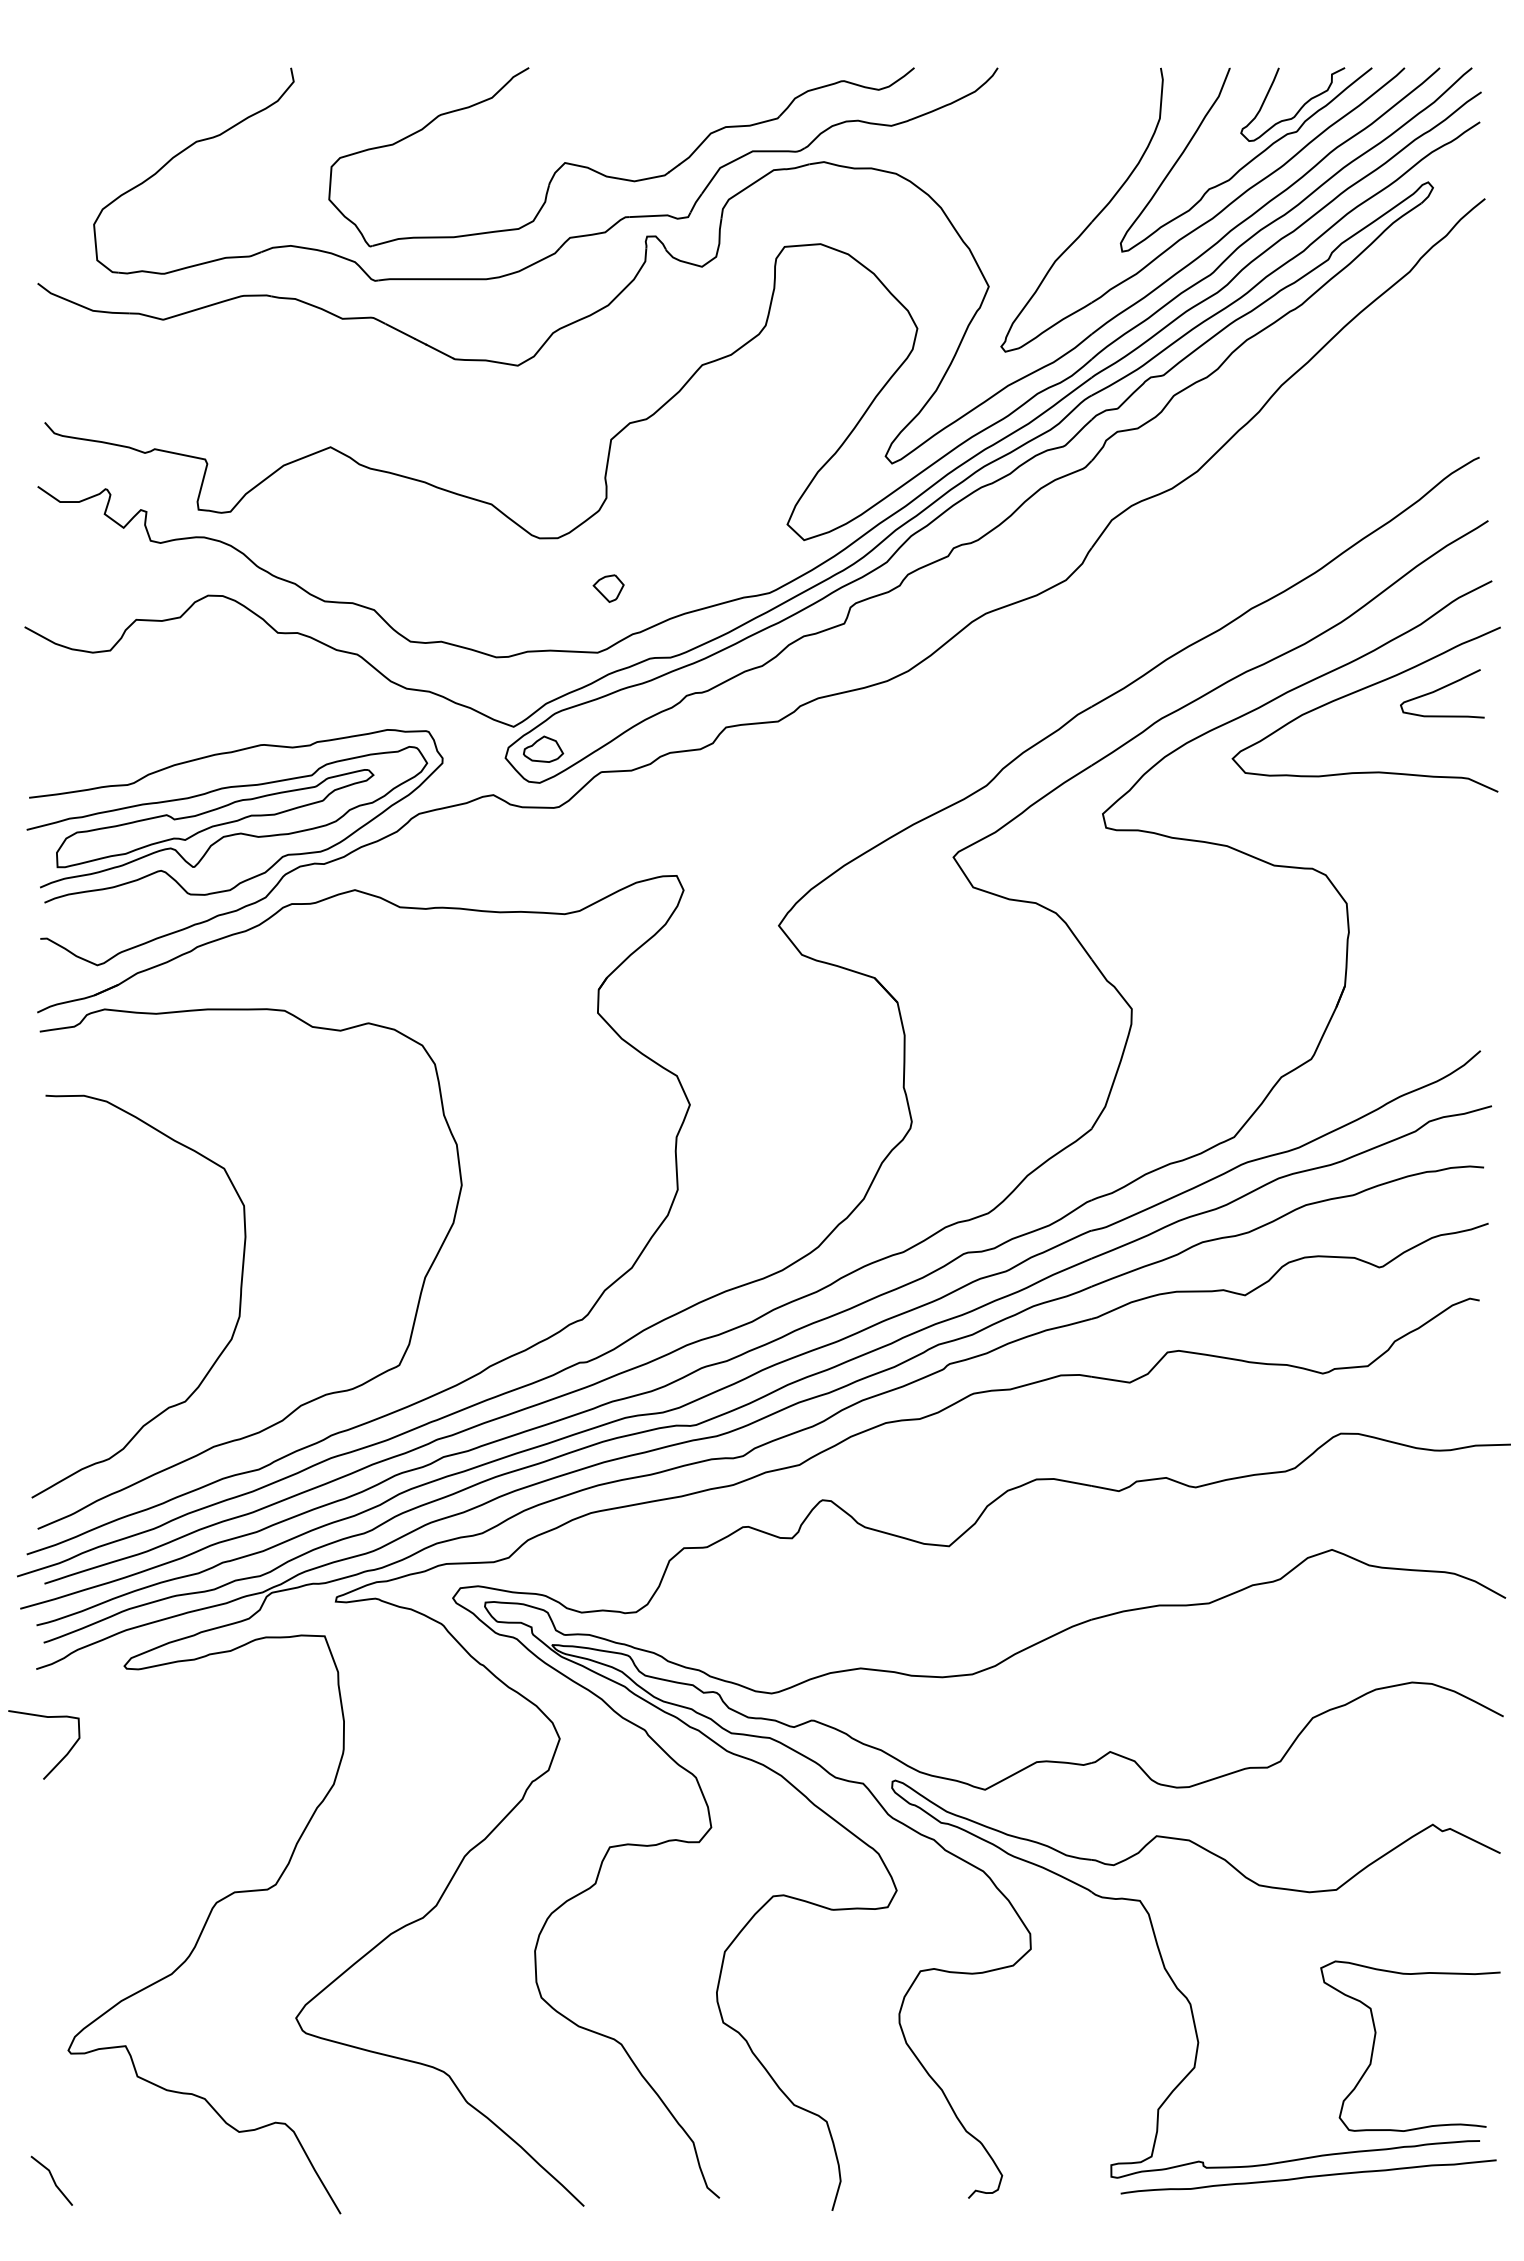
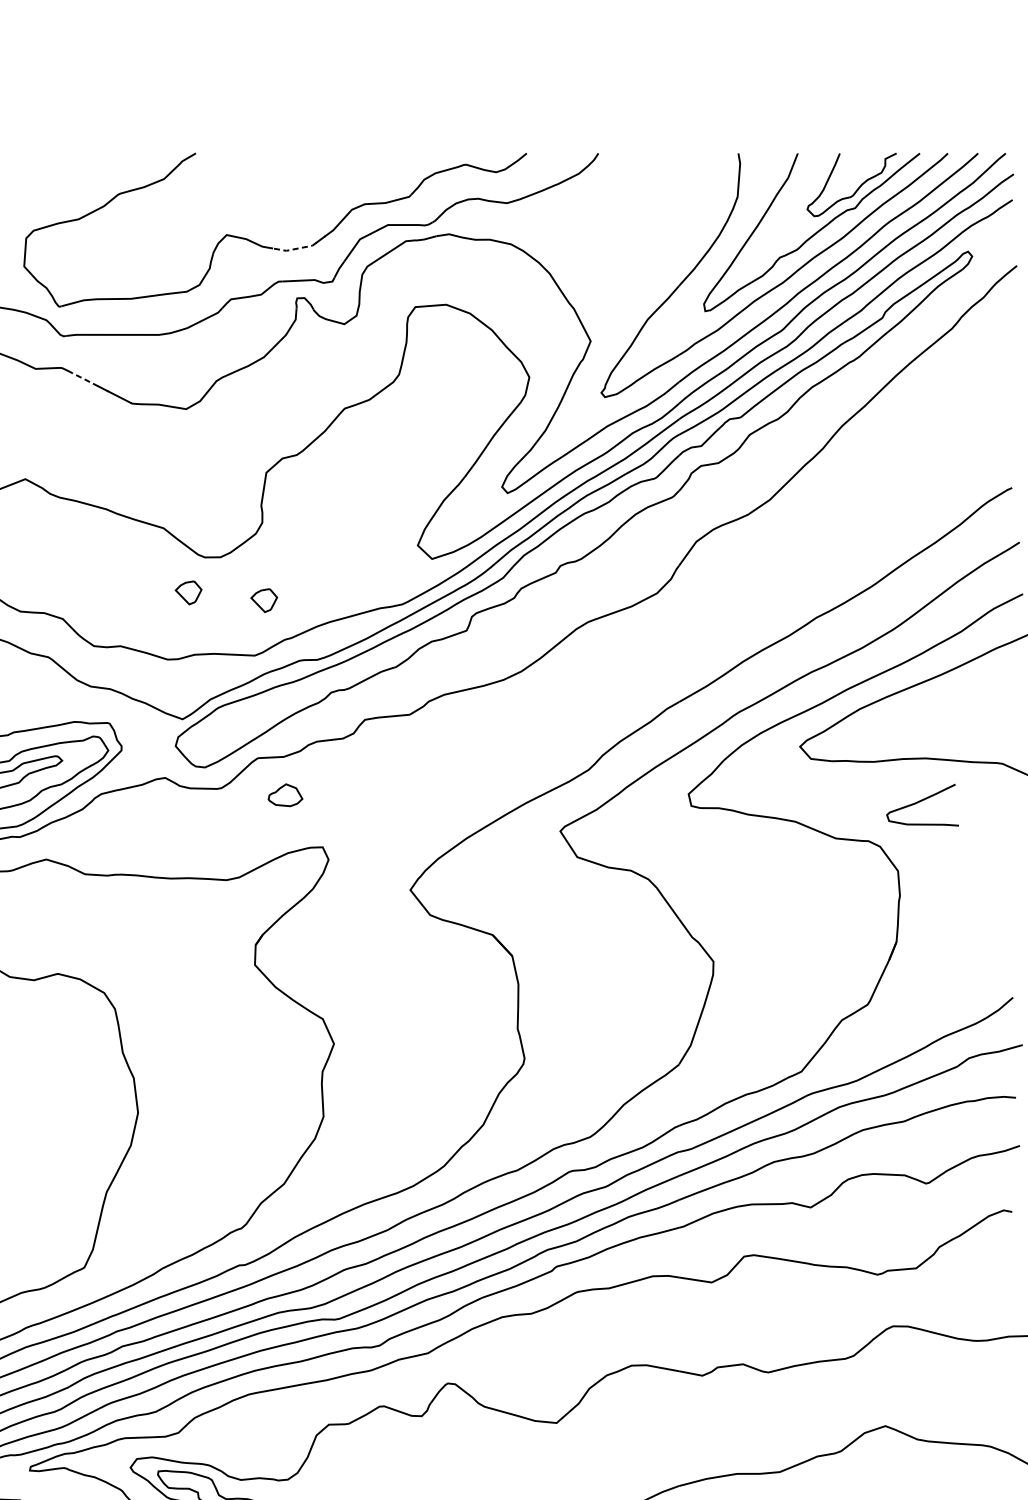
line: (644, 179) -> (295, 249), solid -> dashed
line: (401, 331) -> (86, 379), solid -> dashed
part: (520, 579) -> (188, 592), added
curve: (1441, 689) -> (921, 801), moved
part: (543, 748) -> (285, 794), moved

